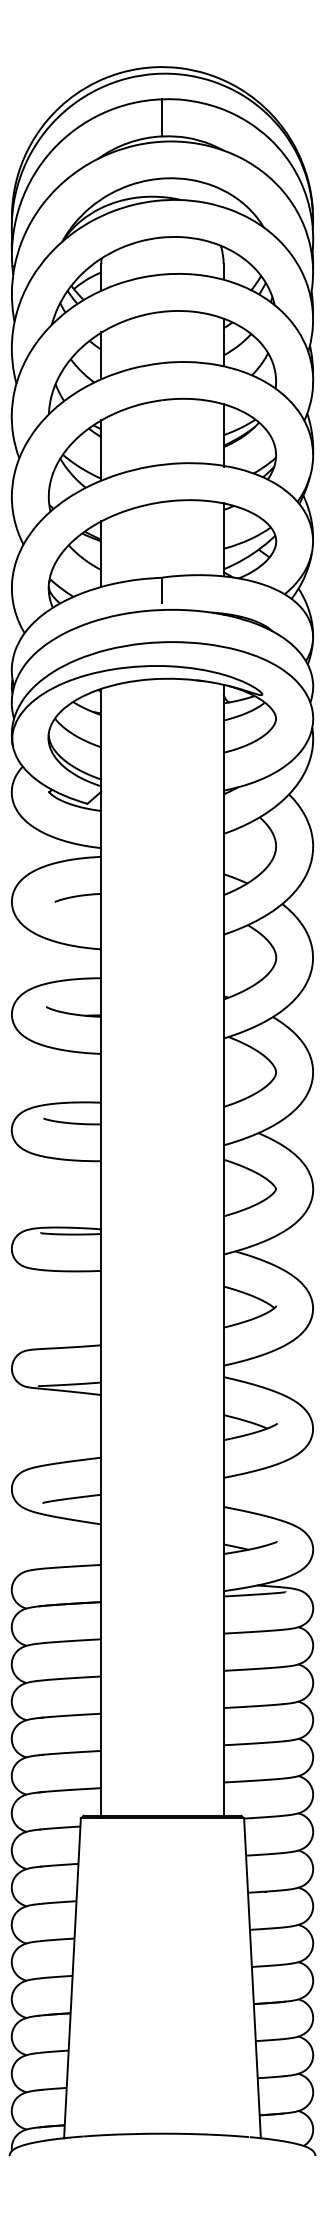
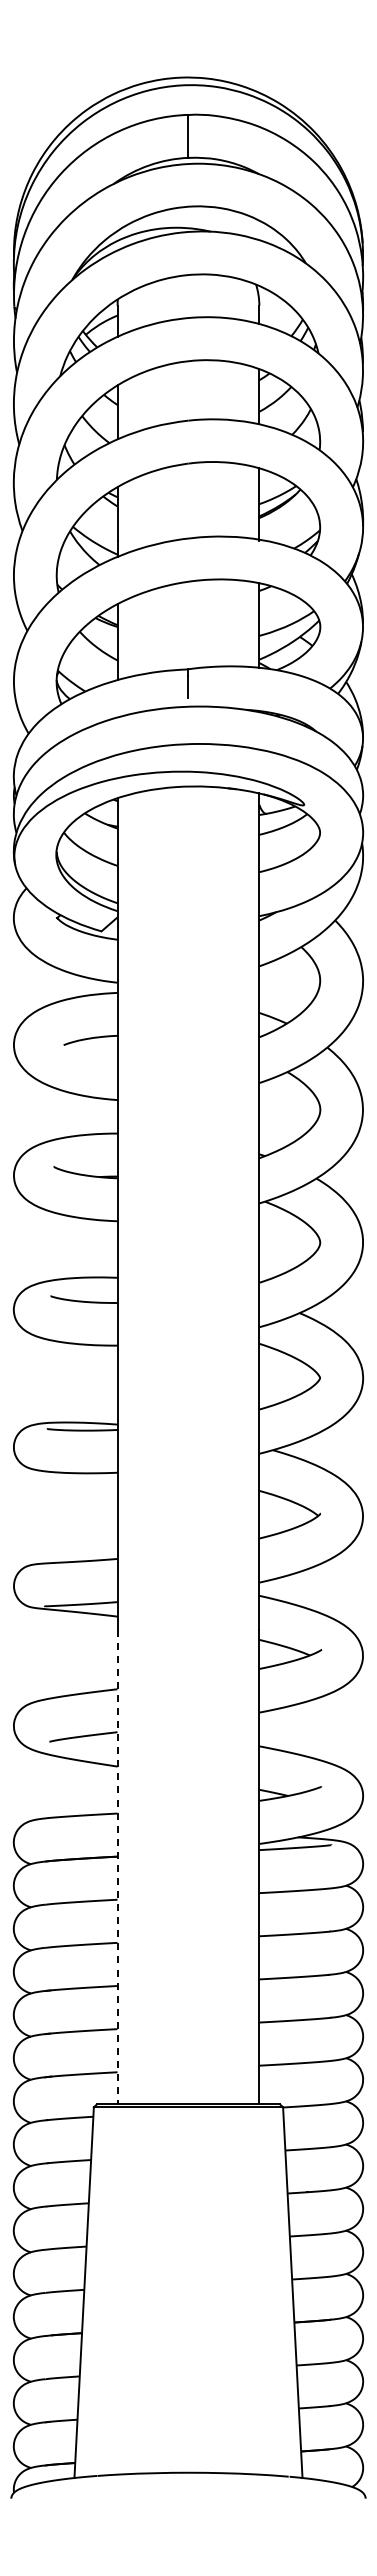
line: (101, 1611) -> (117, 1867), solid -> dashed

